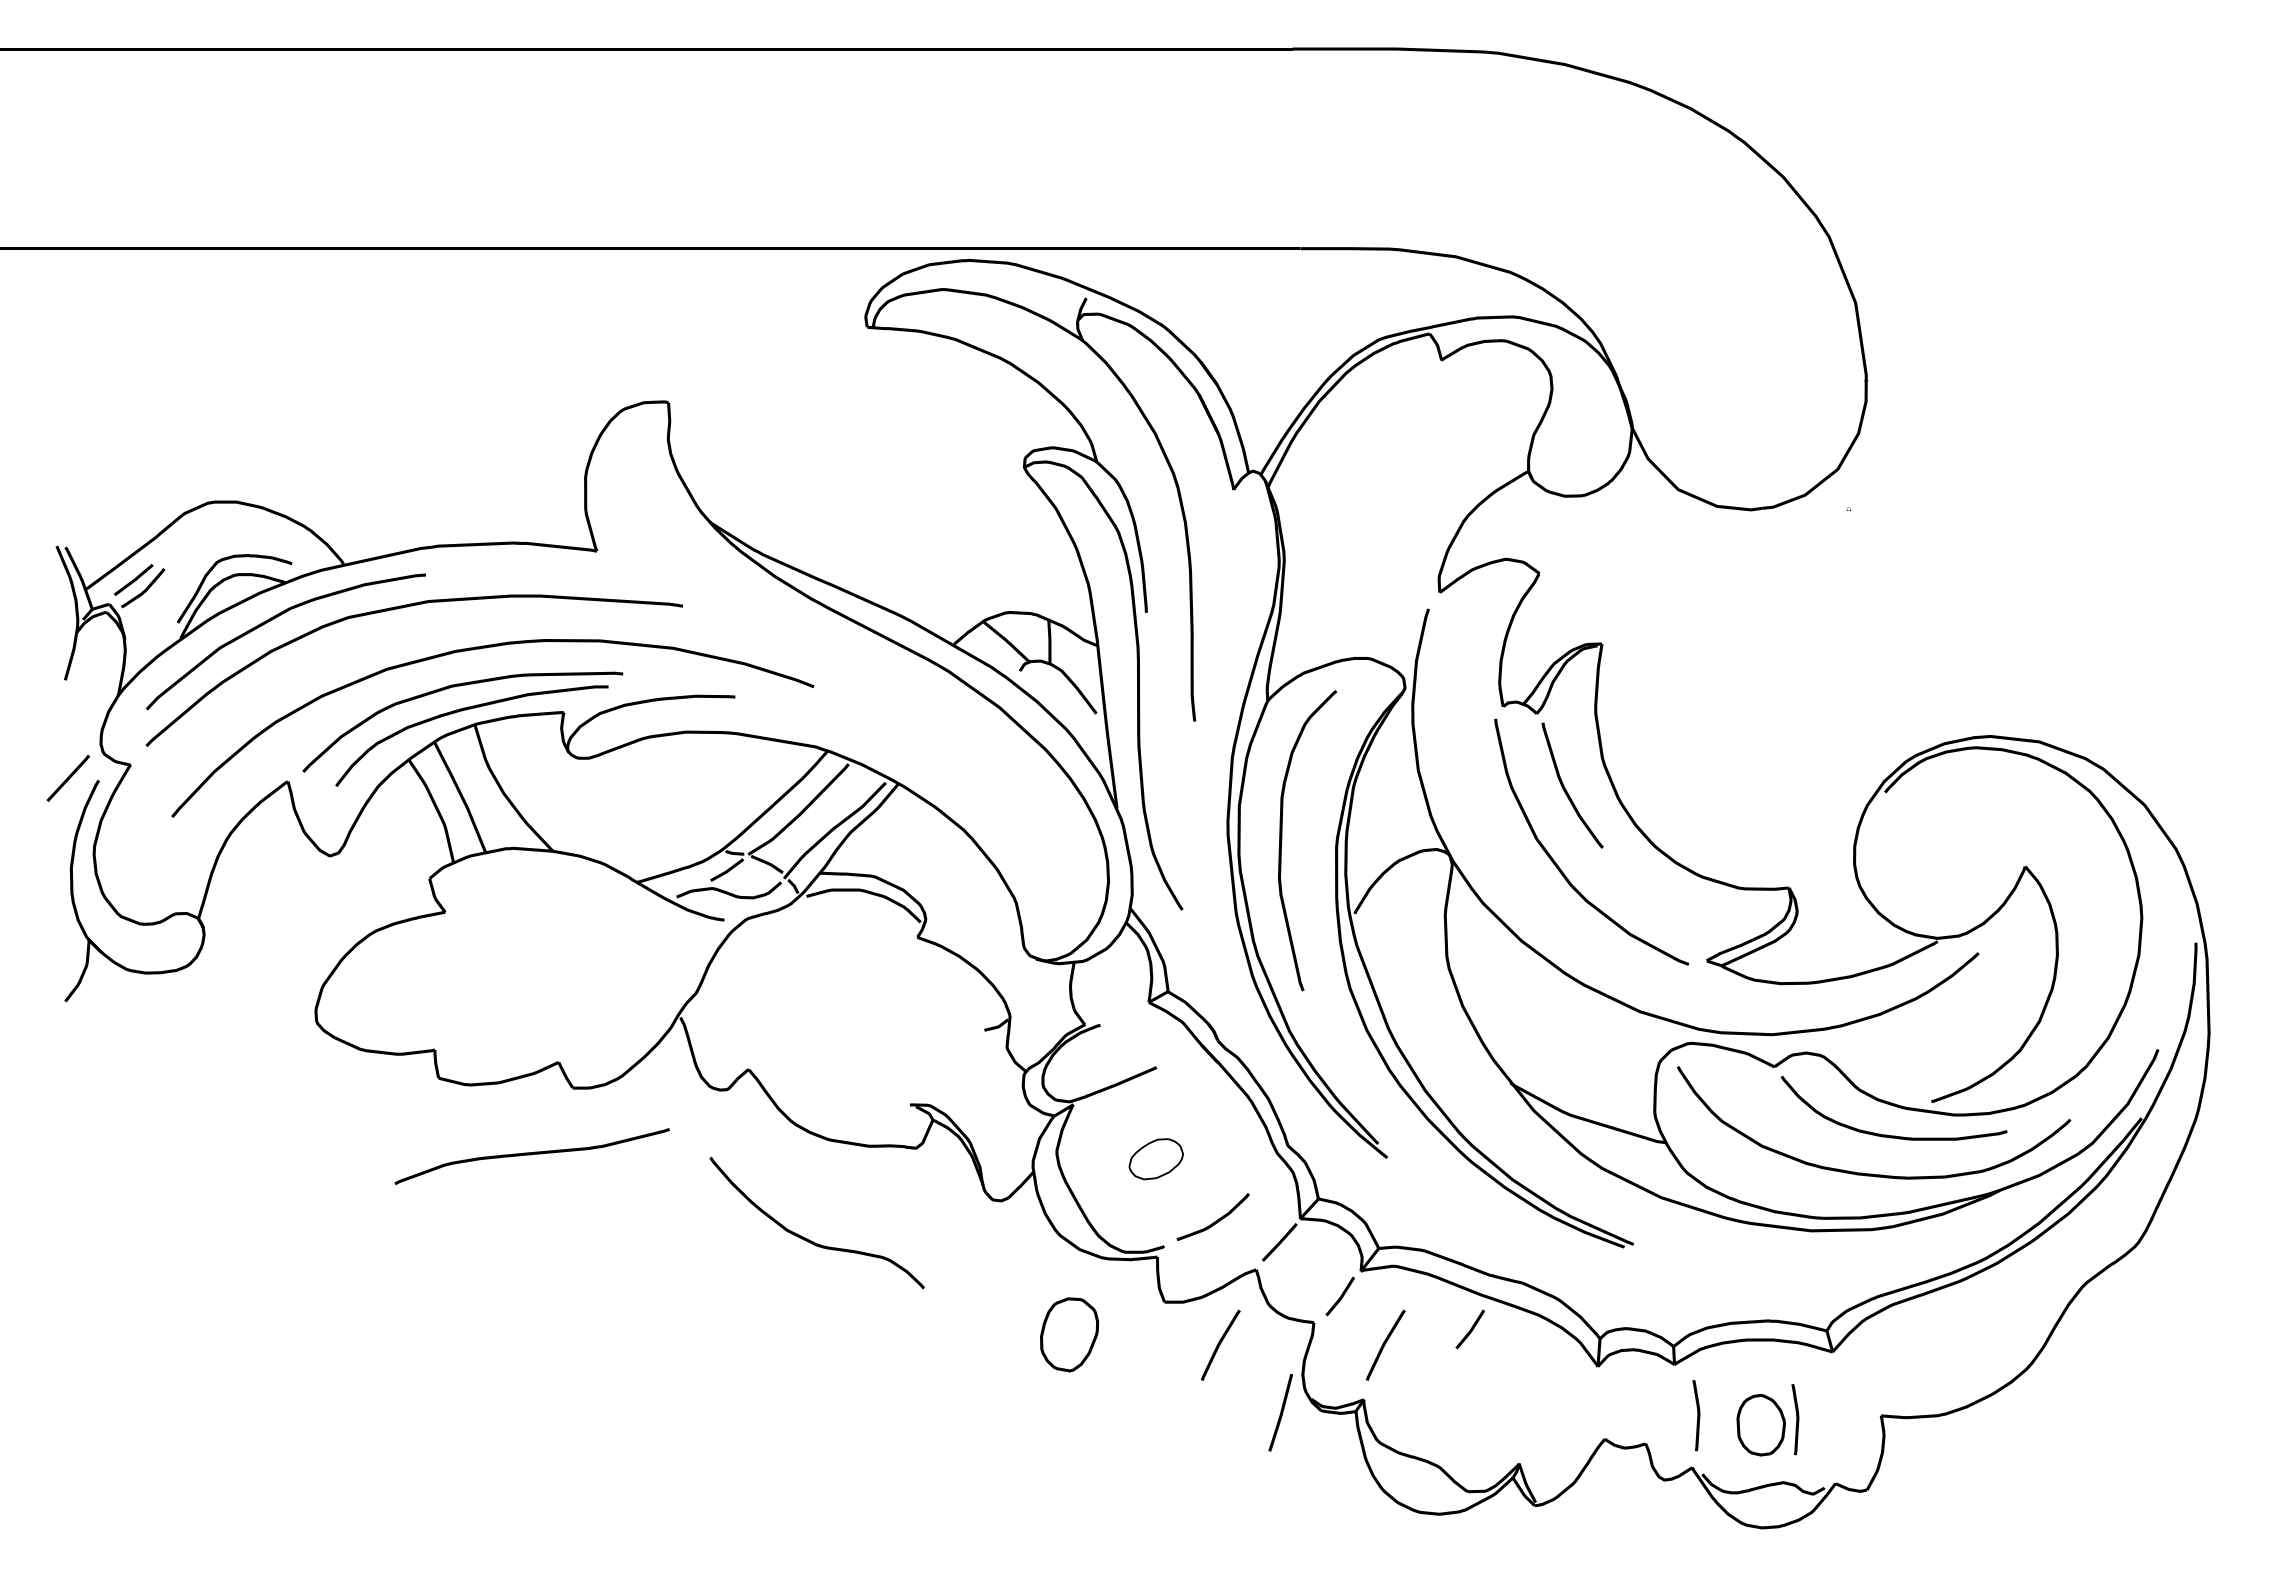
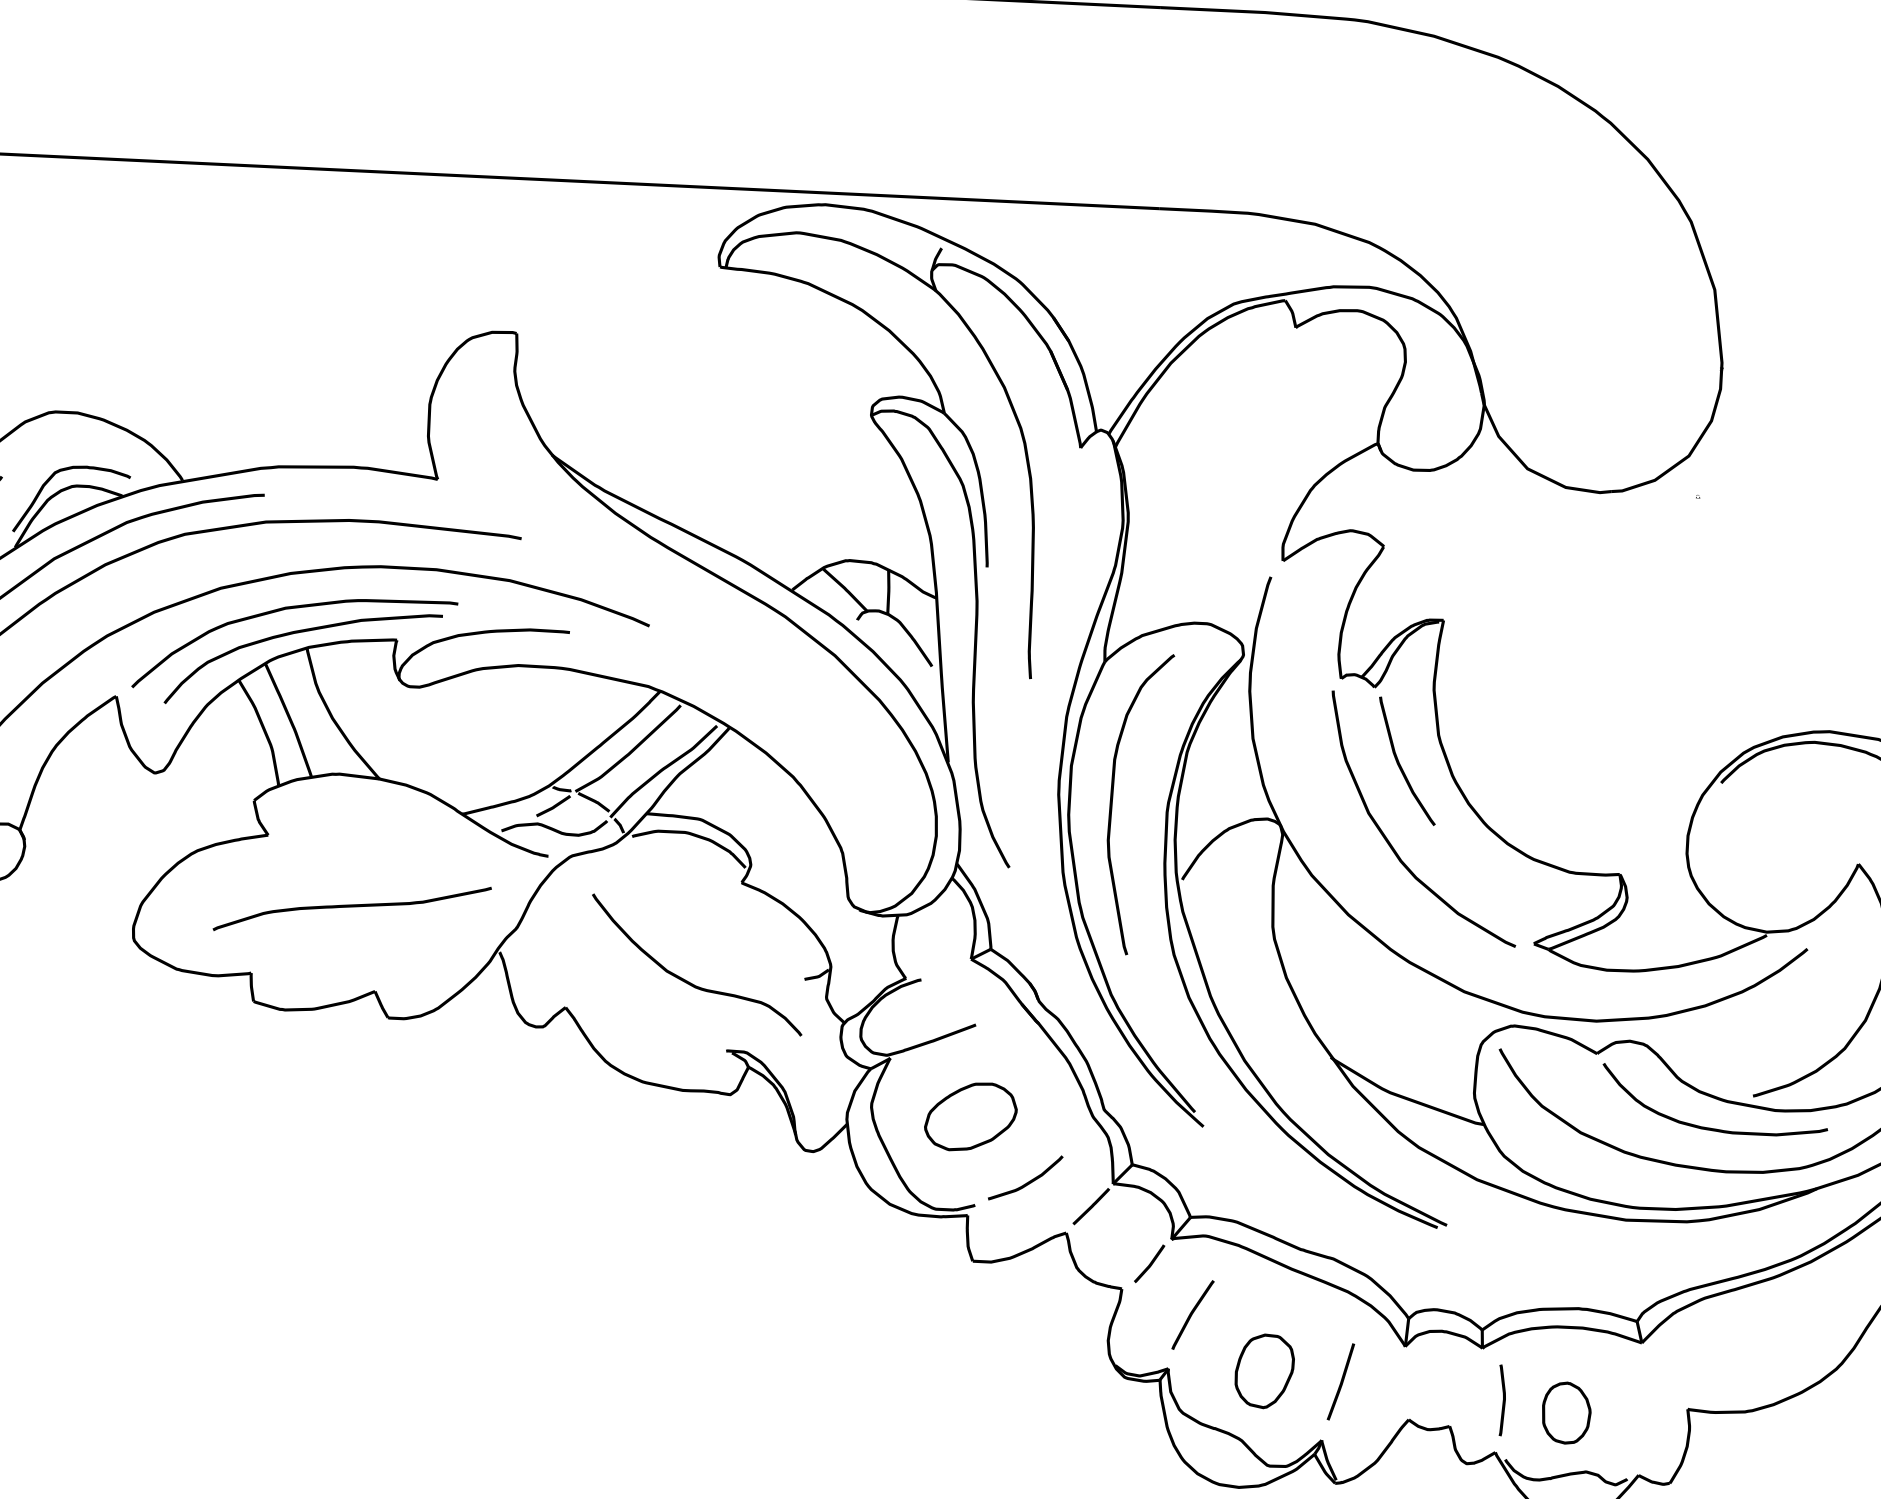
curve: (531, 1155) -> (351, 907), moved
part: (1156, 1159) -> (971, 1117), size x1.67
curve: (809, 1239) -> (688, 981), moved
curve: (1470, 1329) -> (1278, 1303), removed
part: (1069, 1334) -> (1264, 1371), moved
curve: (1220, 1344) -> (1026, 1306), removed
curve: (1280, 1412) -> (1340, 1381), moved
curve: (1796, 1419) -> (1602, 1409), removed

